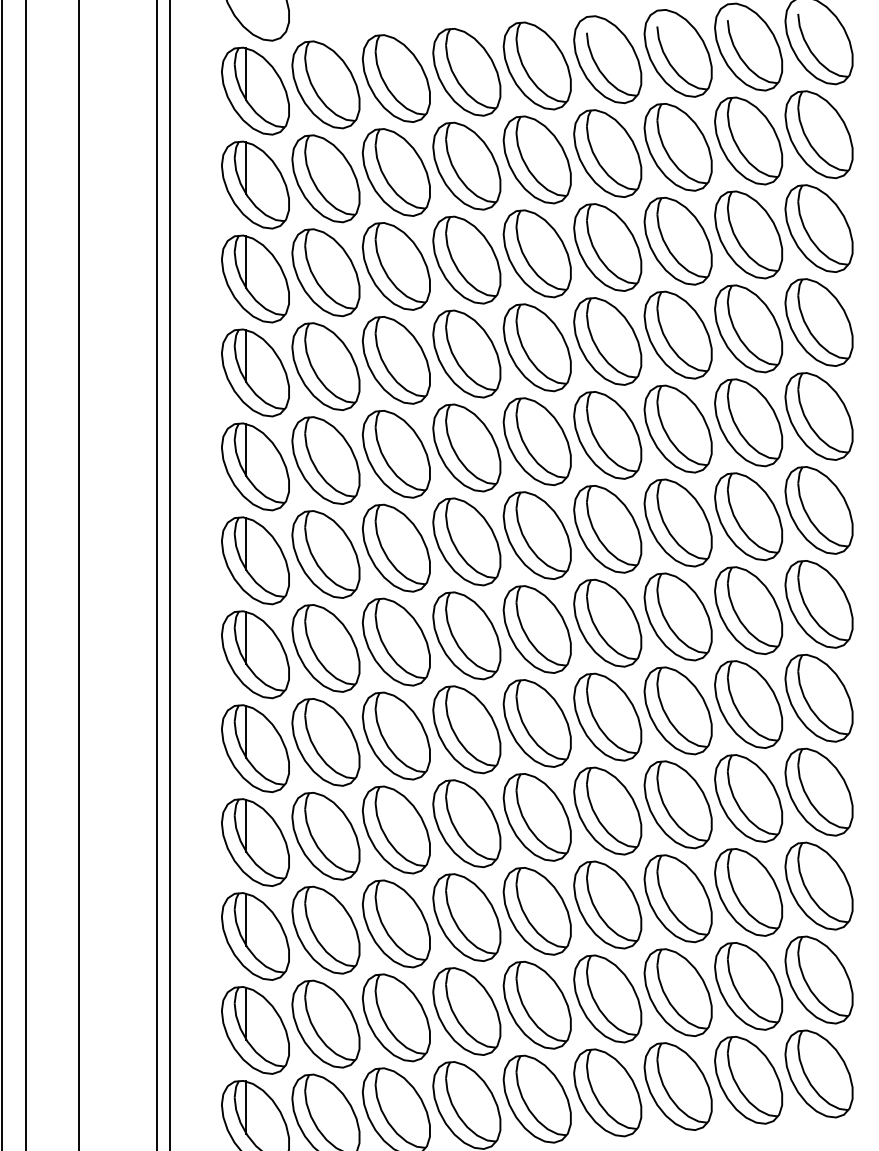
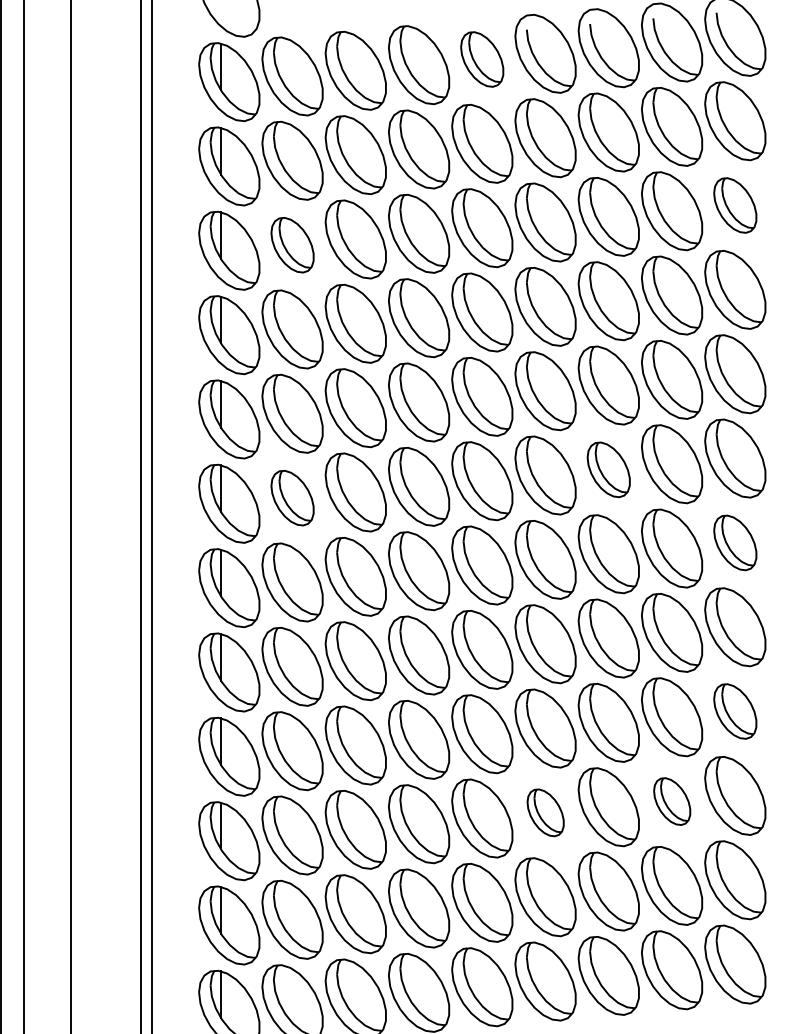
part: (536, 65) -> (481, 59), size x0.7
part: (818, 228) -> (734, 205), size x0.7
part: (325, 272) -> (292, 244), size x0.7
part: (677, 522) -> (608, 469), size x0.7
part: (325, 554) -> (292, 498), size x0.7
part: (818, 604) -> (734, 543), size x0.7
part: (818, 791) -> (734, 710), size x0.7
part: (748, 892) -> (671, 801), size x0.6
part: (607, 904) -> (545, 812), size x0.6

